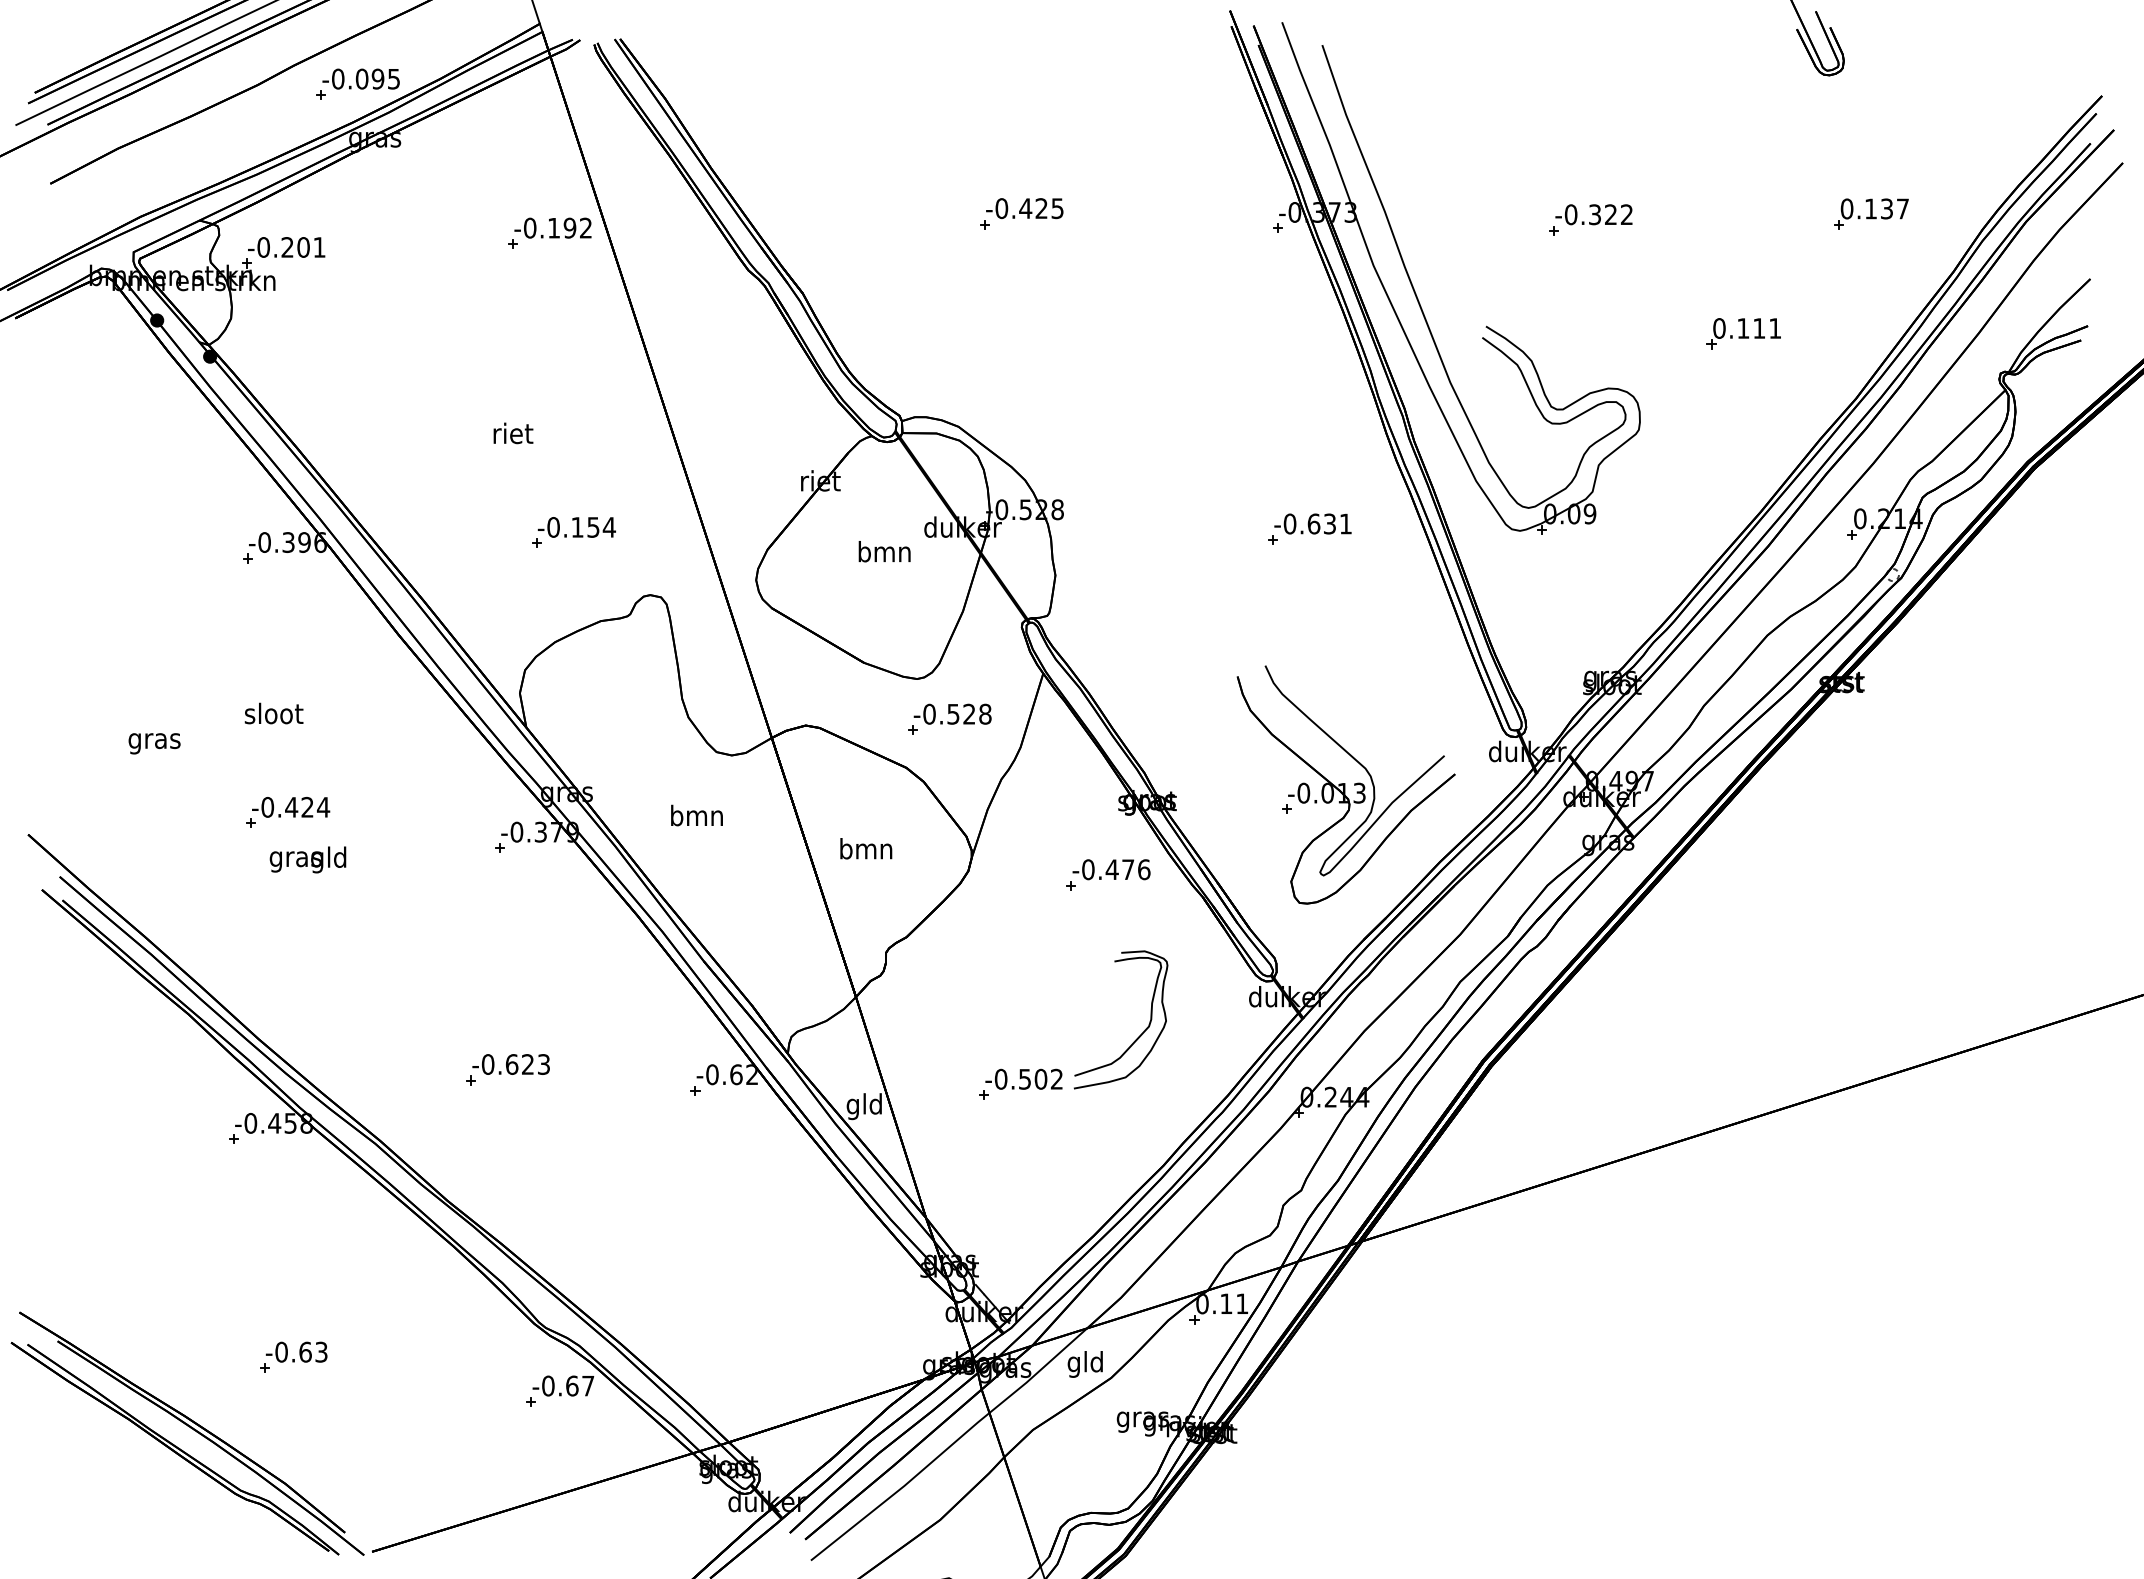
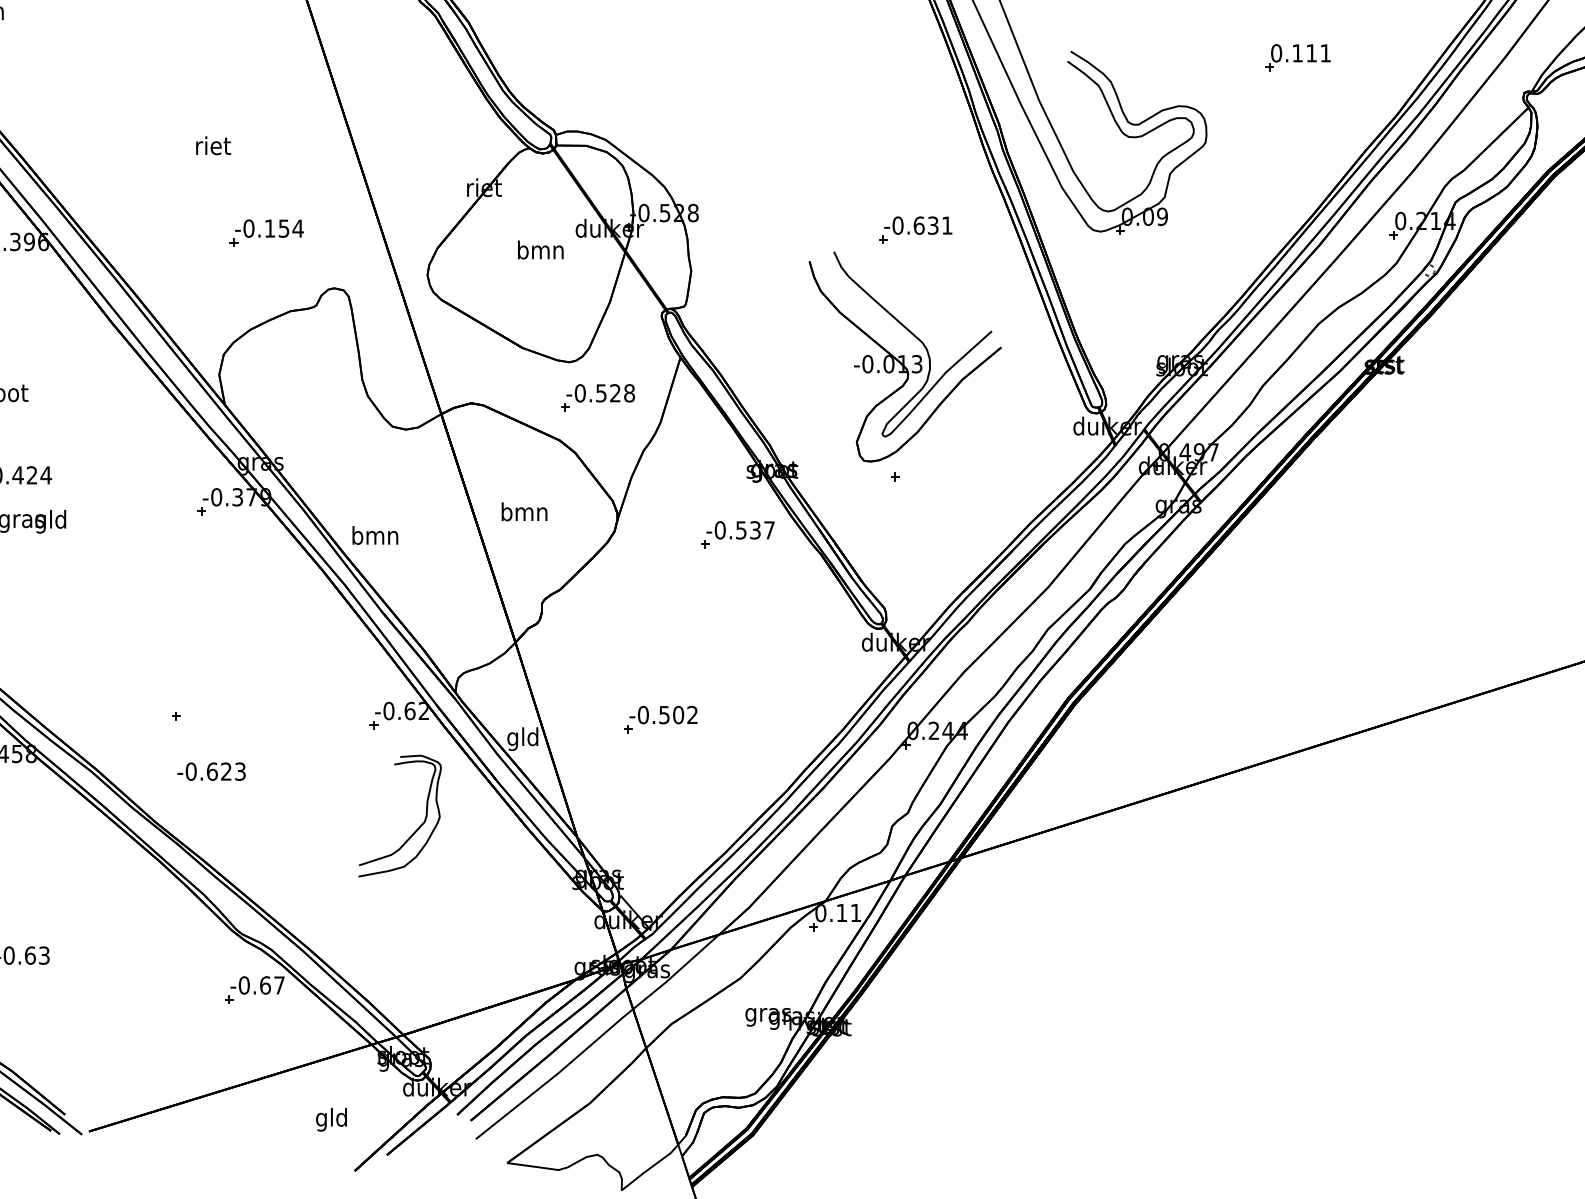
part: (1345, 784) -> (904, 356), moved
text: (696, 815) -> (374, 535), moved
text: (1127, 869) -> (754, 530), -0.476 -> -0.537
part: (1138, 1036) -> (415, 830), moved
text: (510, 1064) -> (210, 771), moved
text: (1084, 1364) -> (330, 1119), moved

